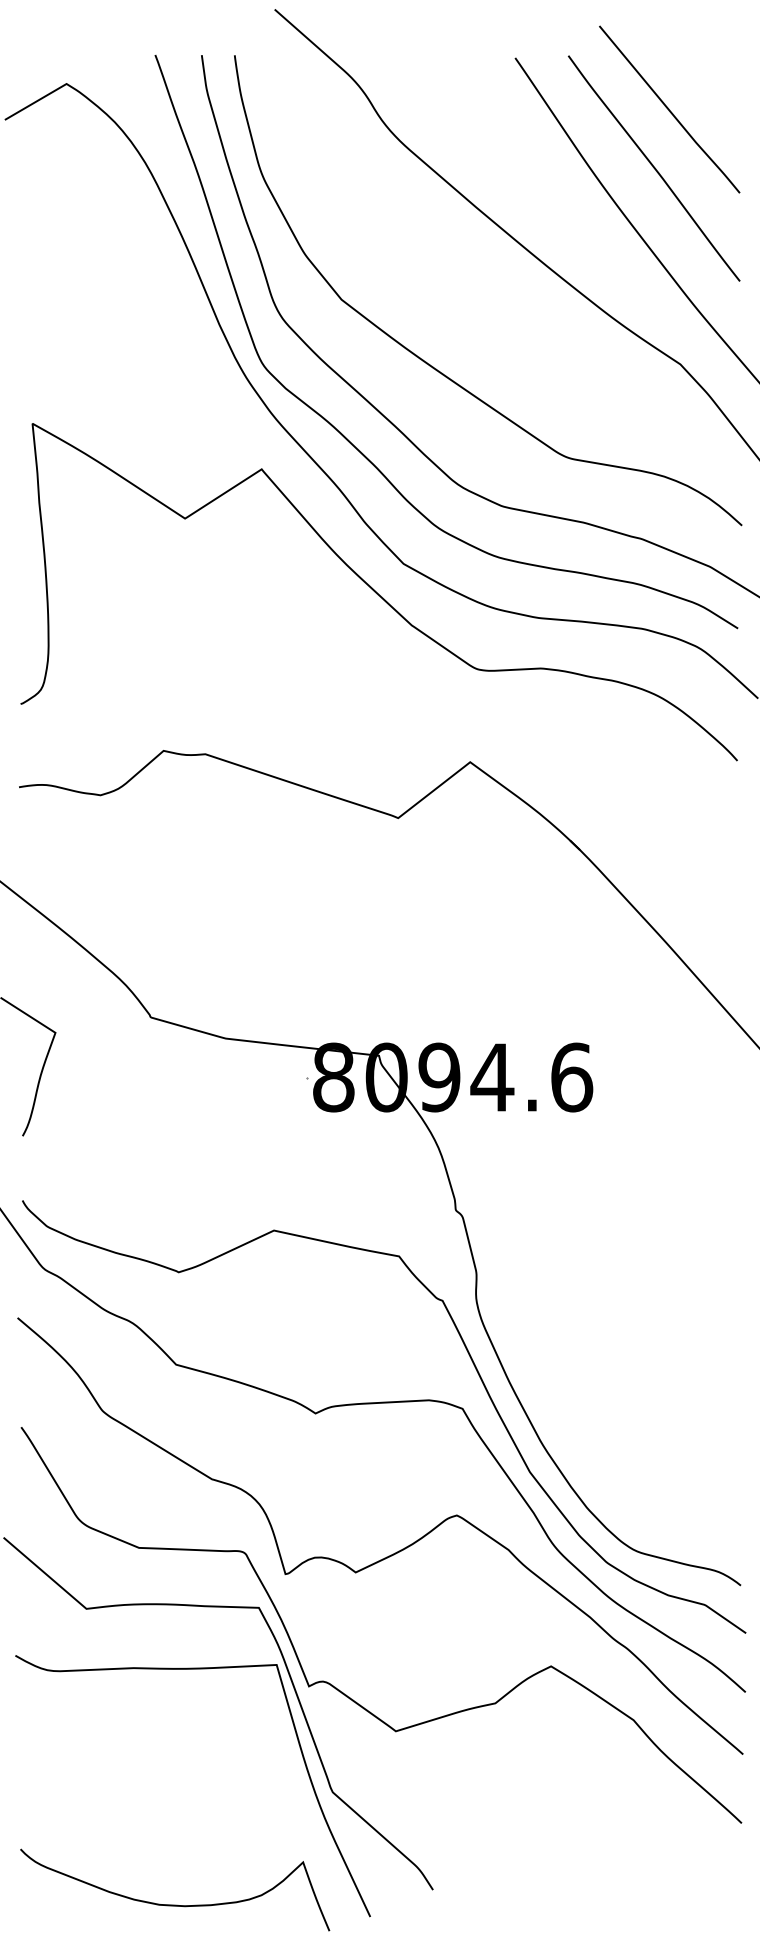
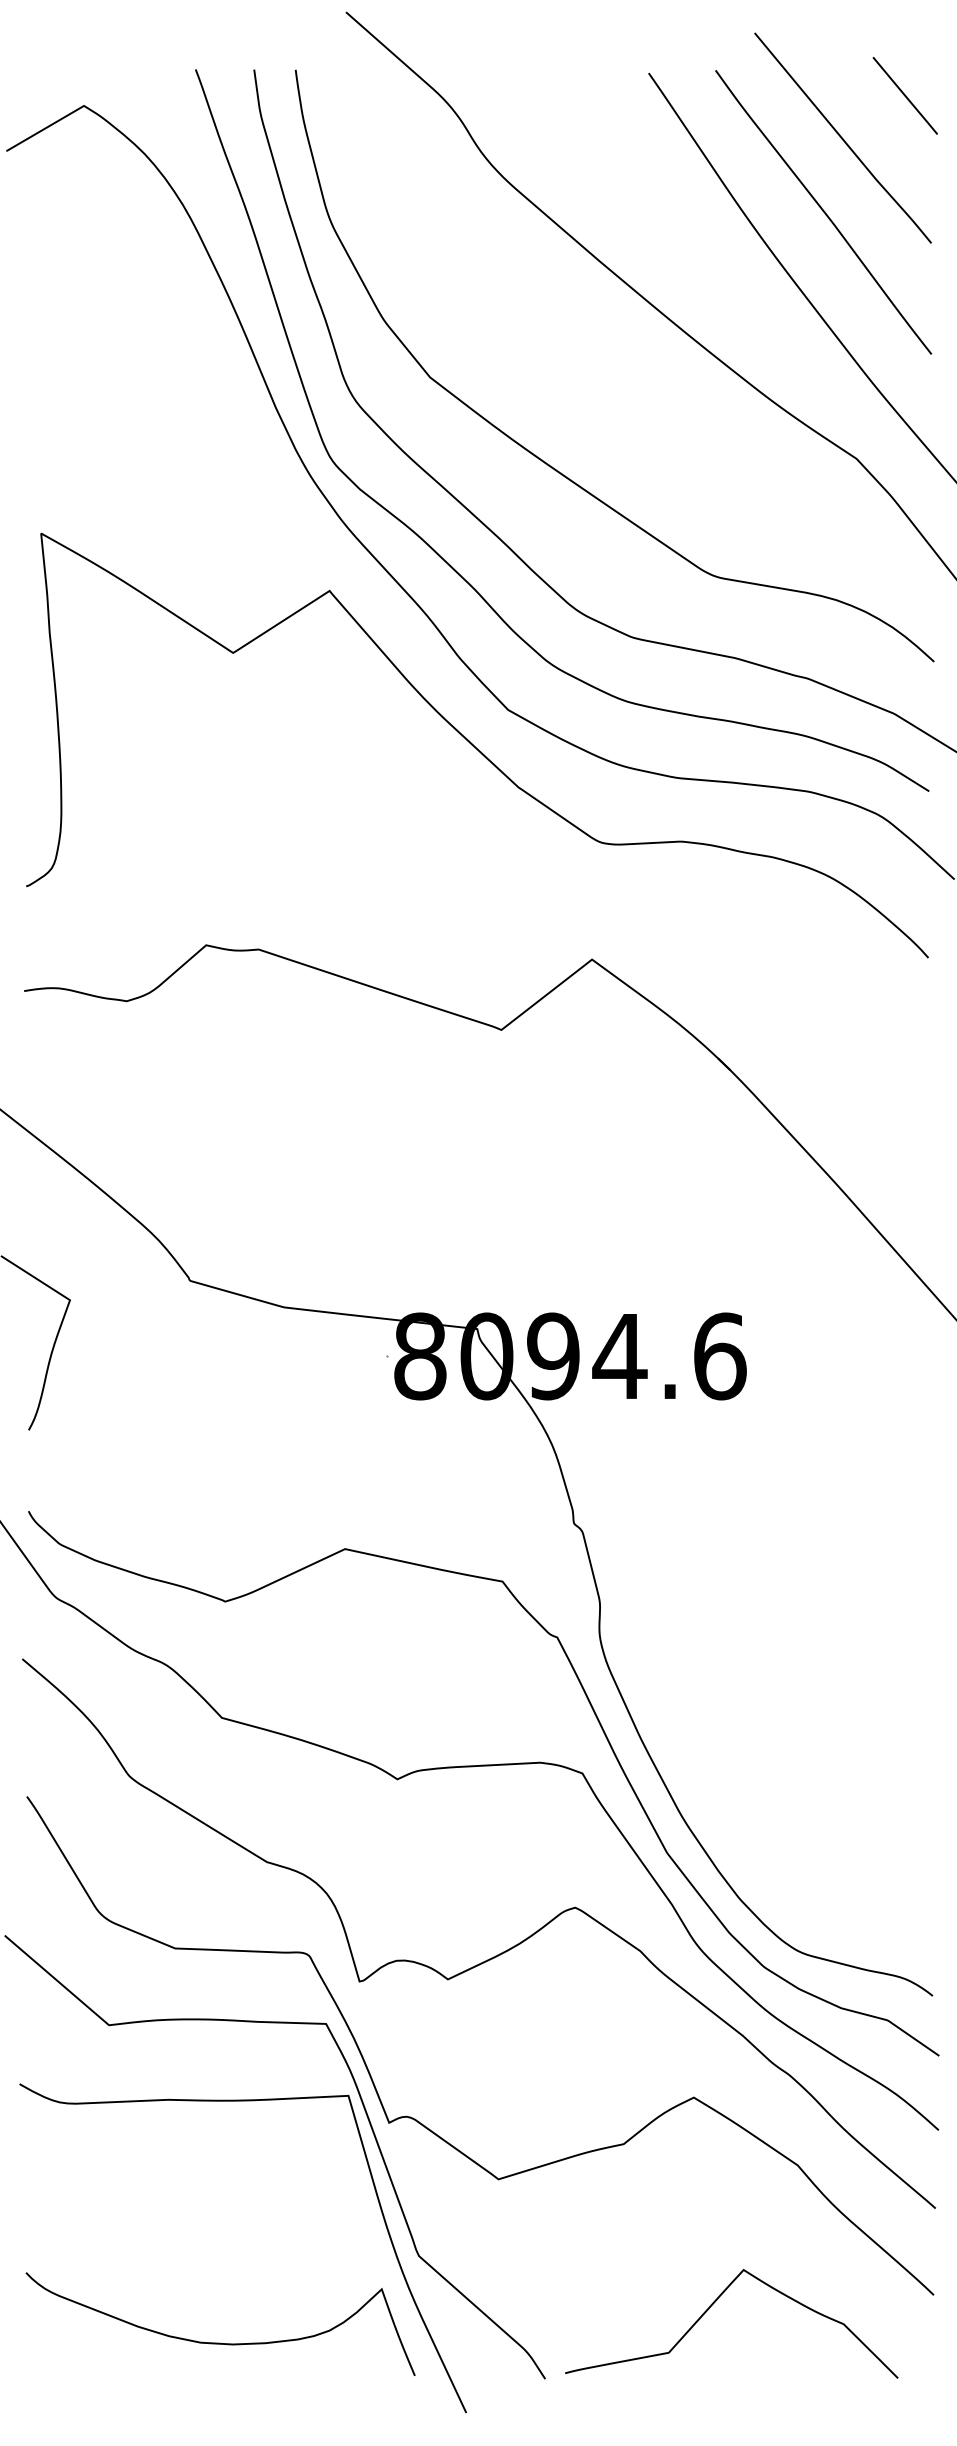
line: (718, 75) -> (904, 95), added
curve: (563, 1834) -> (709, 2309), added
curve: (175, 1904) -> (220, 2342), moved

